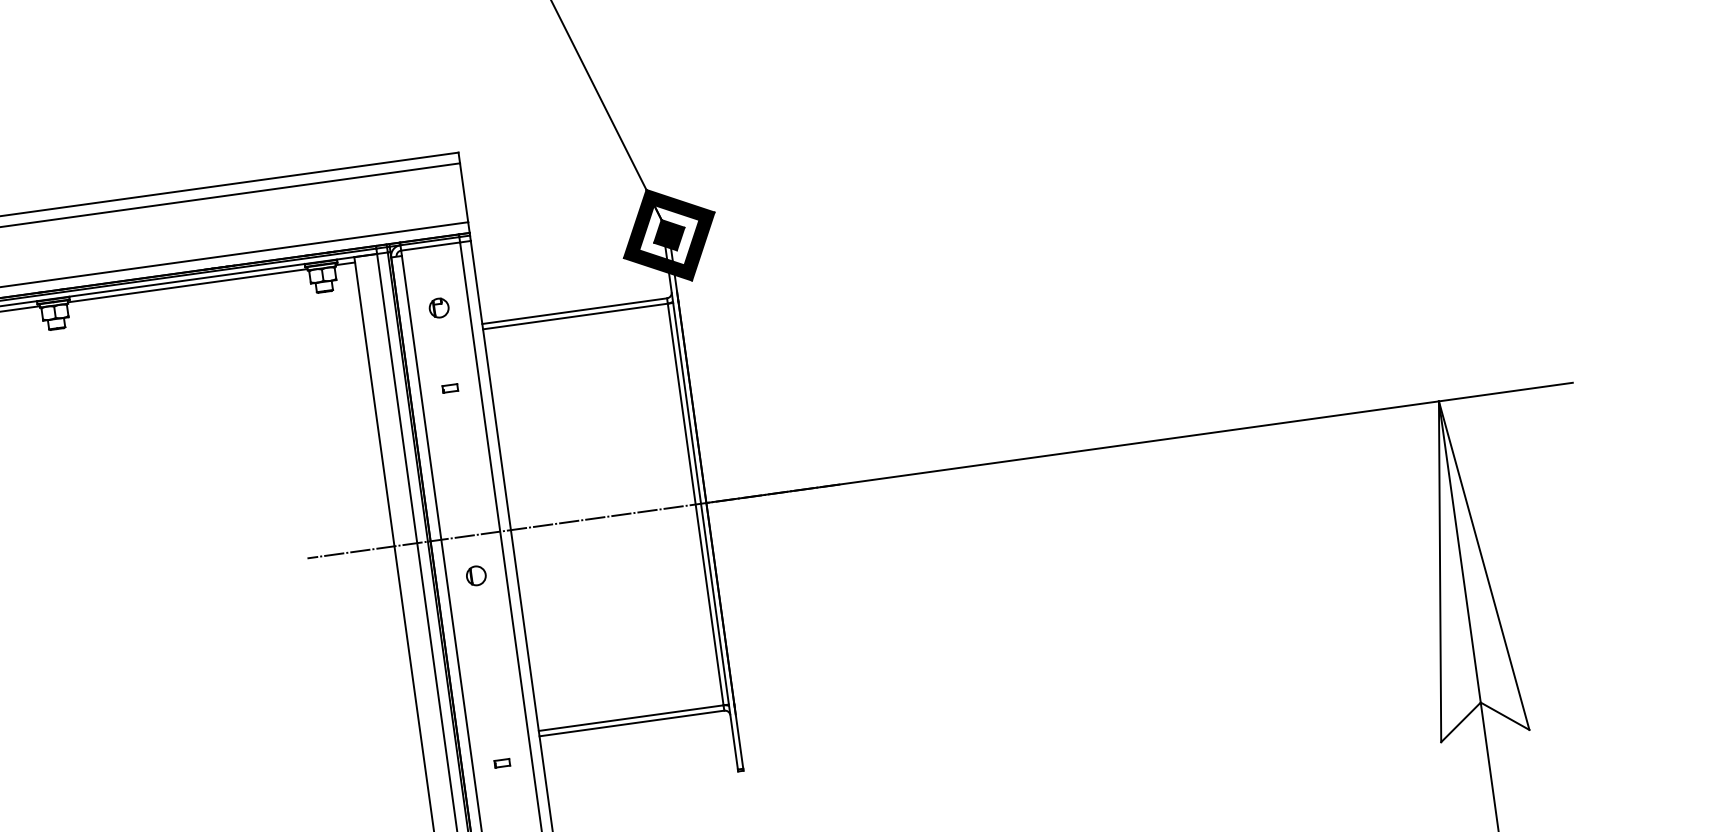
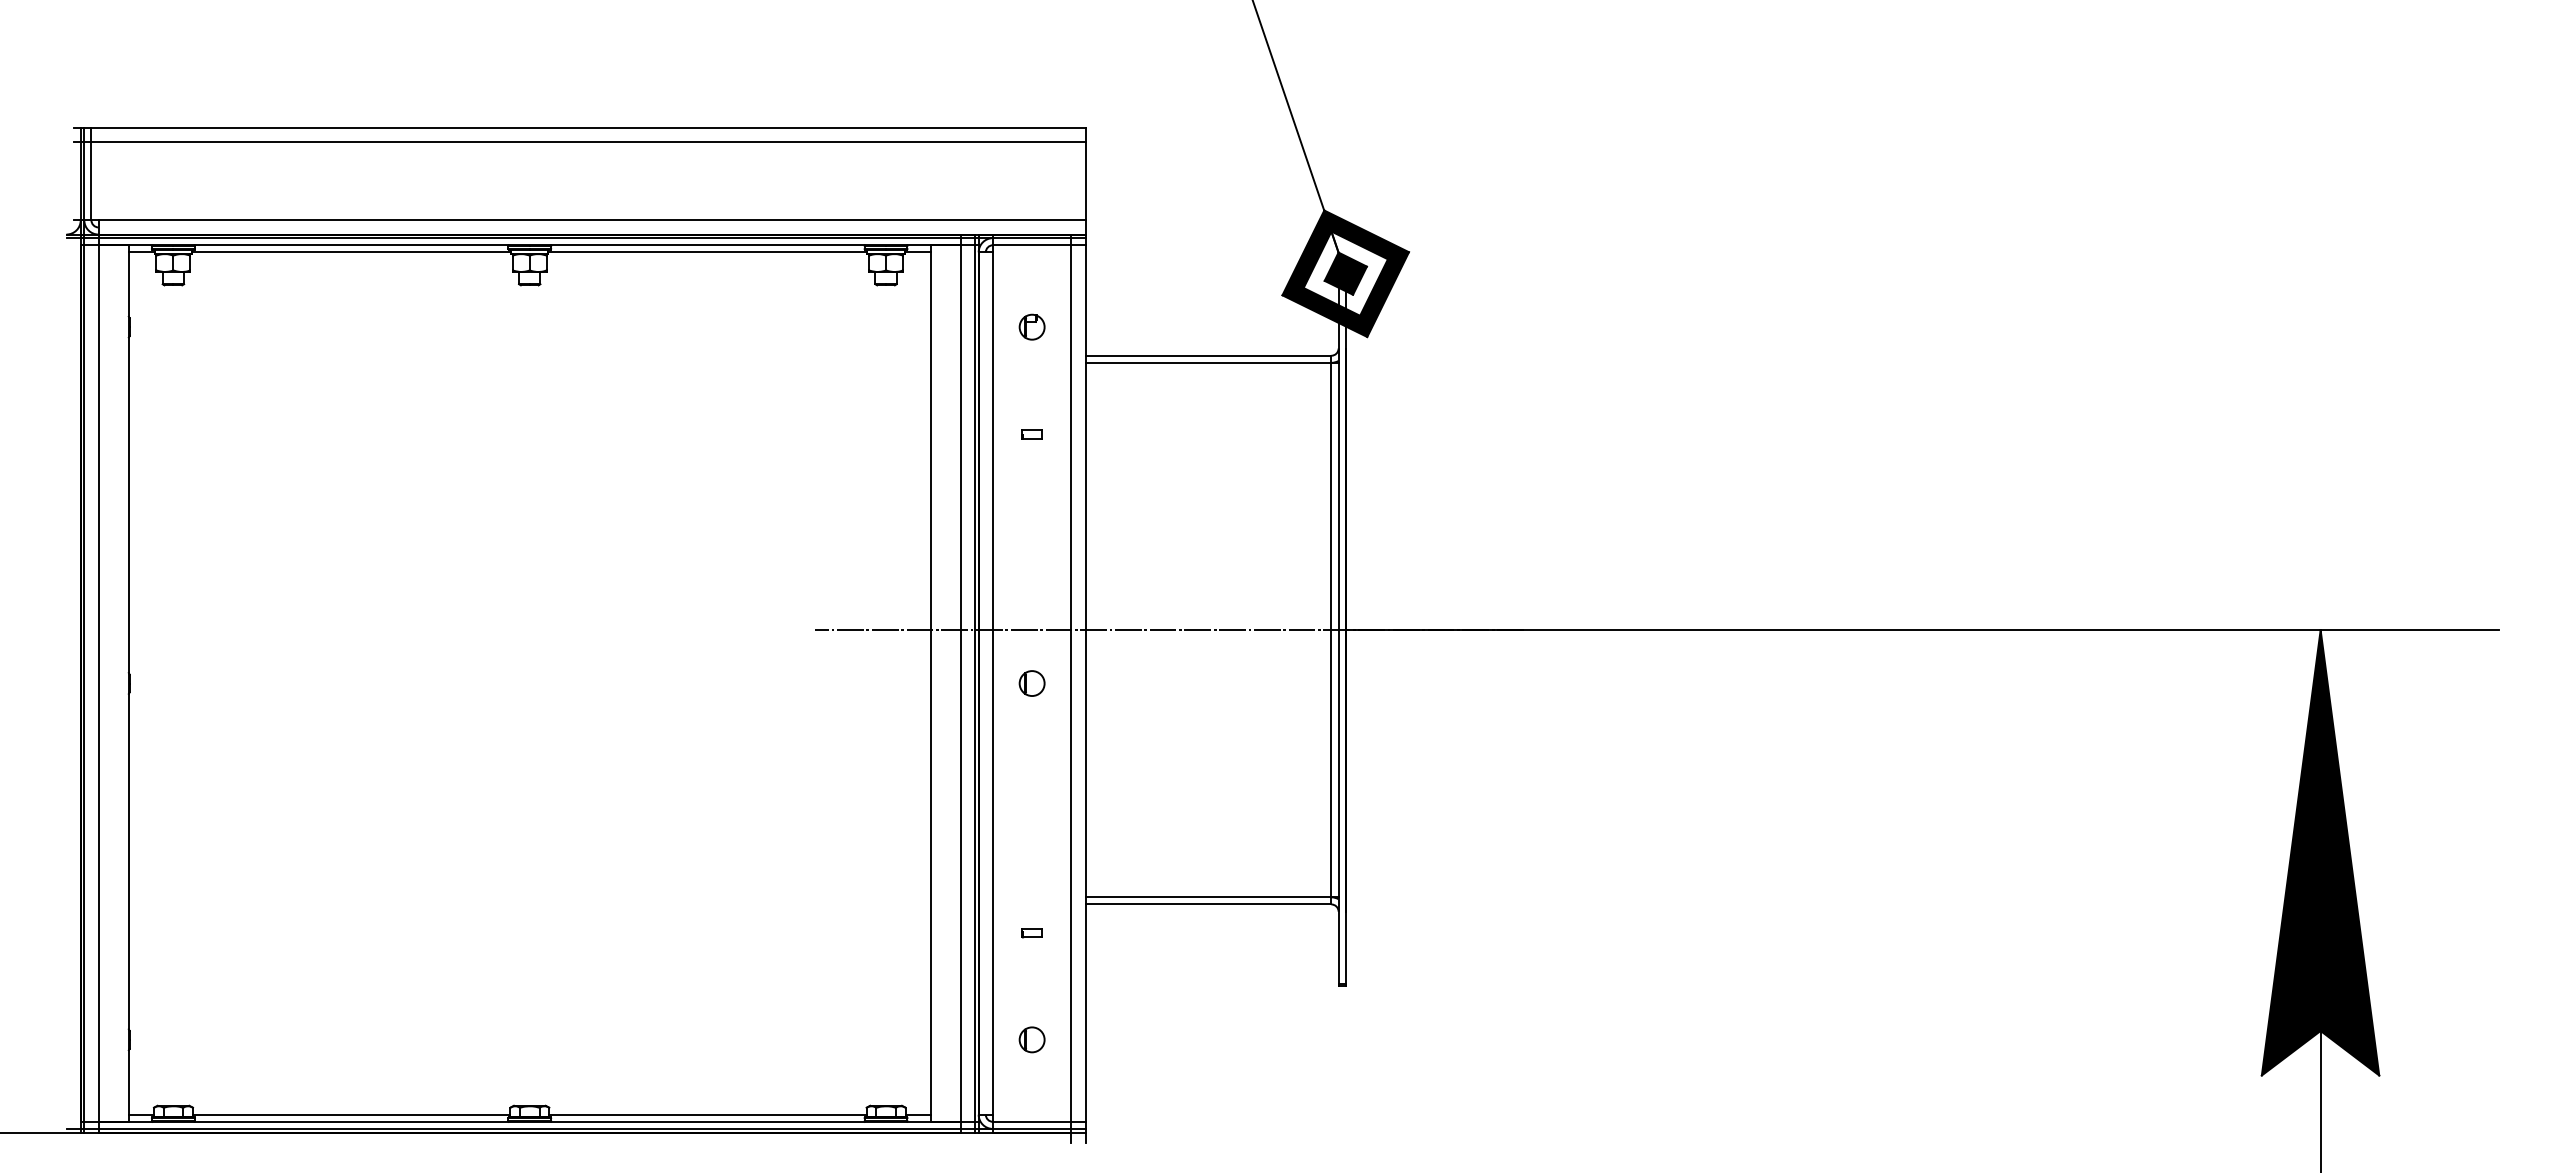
fill: (1462, 568) -> (2320, 852), added

